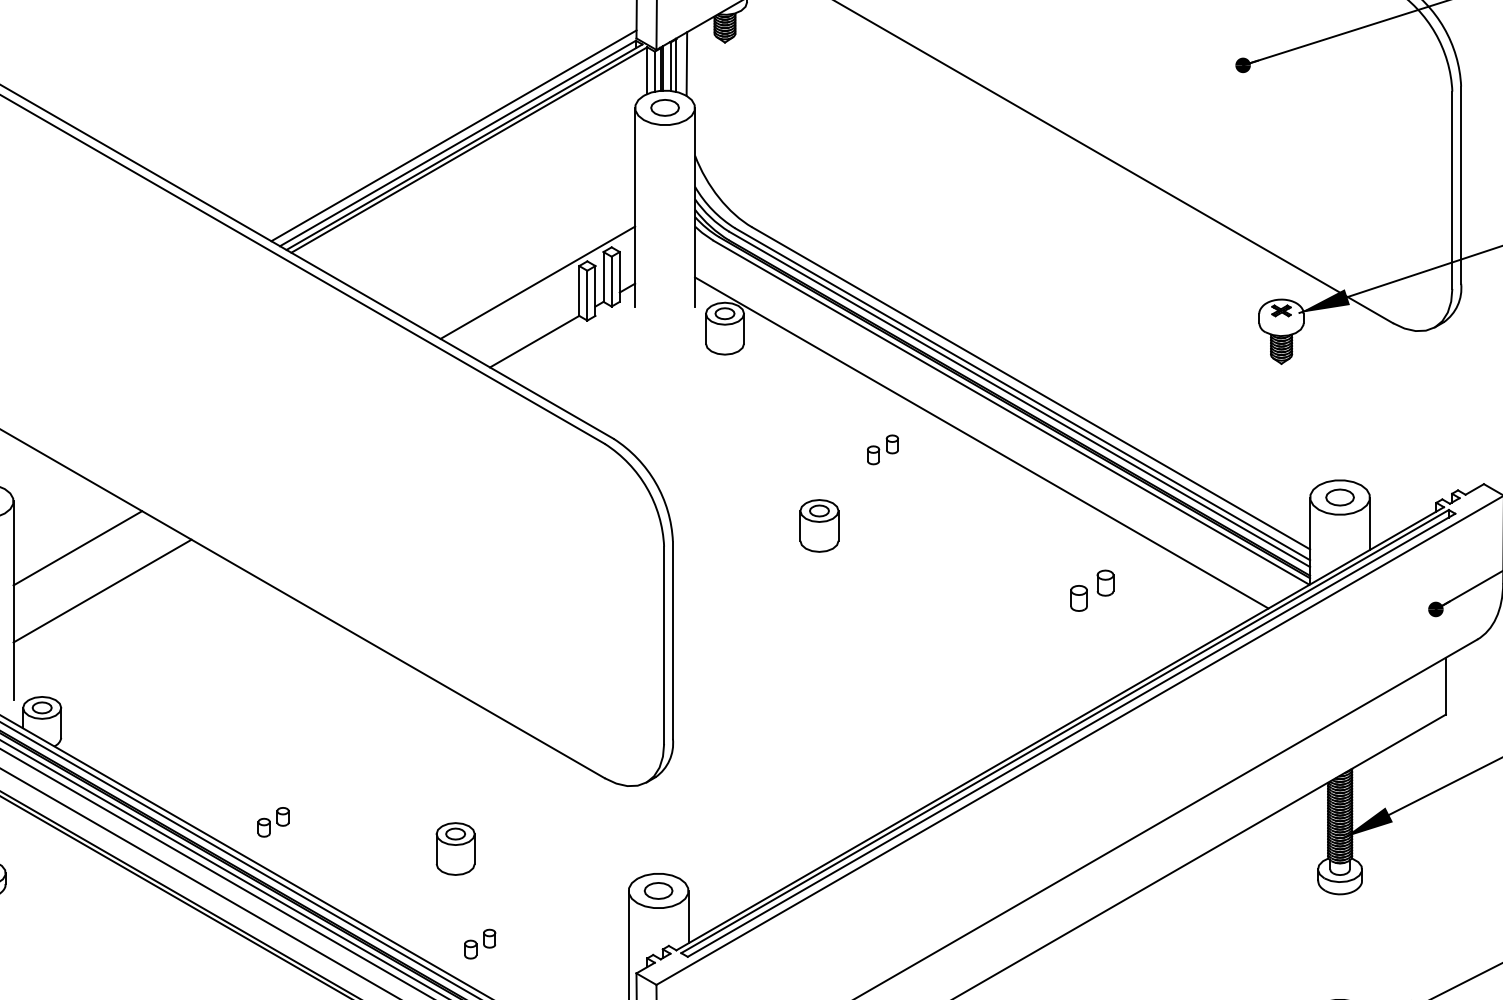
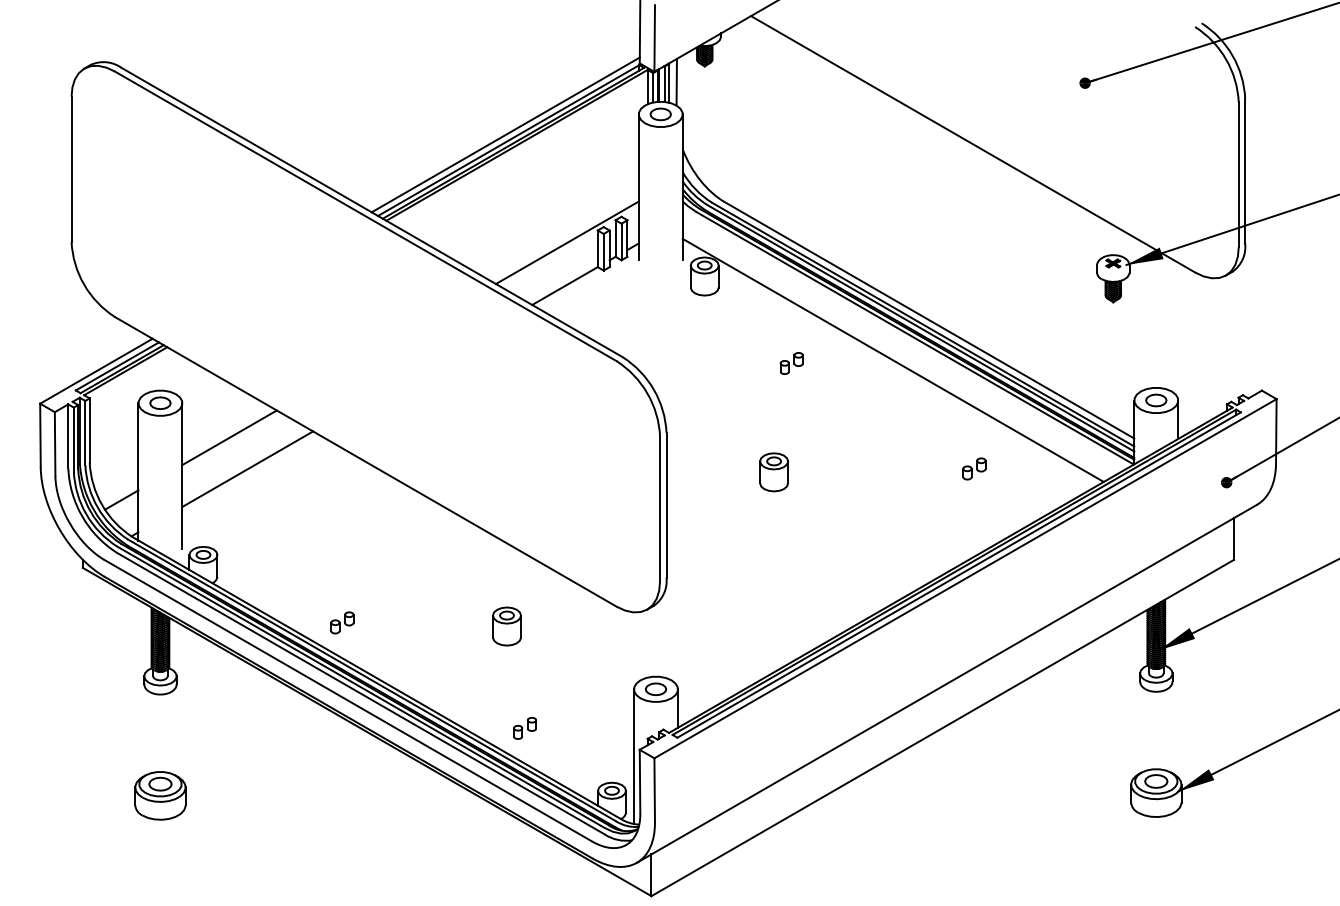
part: (882, 449) -> (791, 363), moved
part: (818, 526) -> (773, 472), moved
part: (1092, 590) -> (974, 468), size x0.71
part: (273, 821) -> (342, 622), moved
part: (454, 848) -> (506, 626), moved

